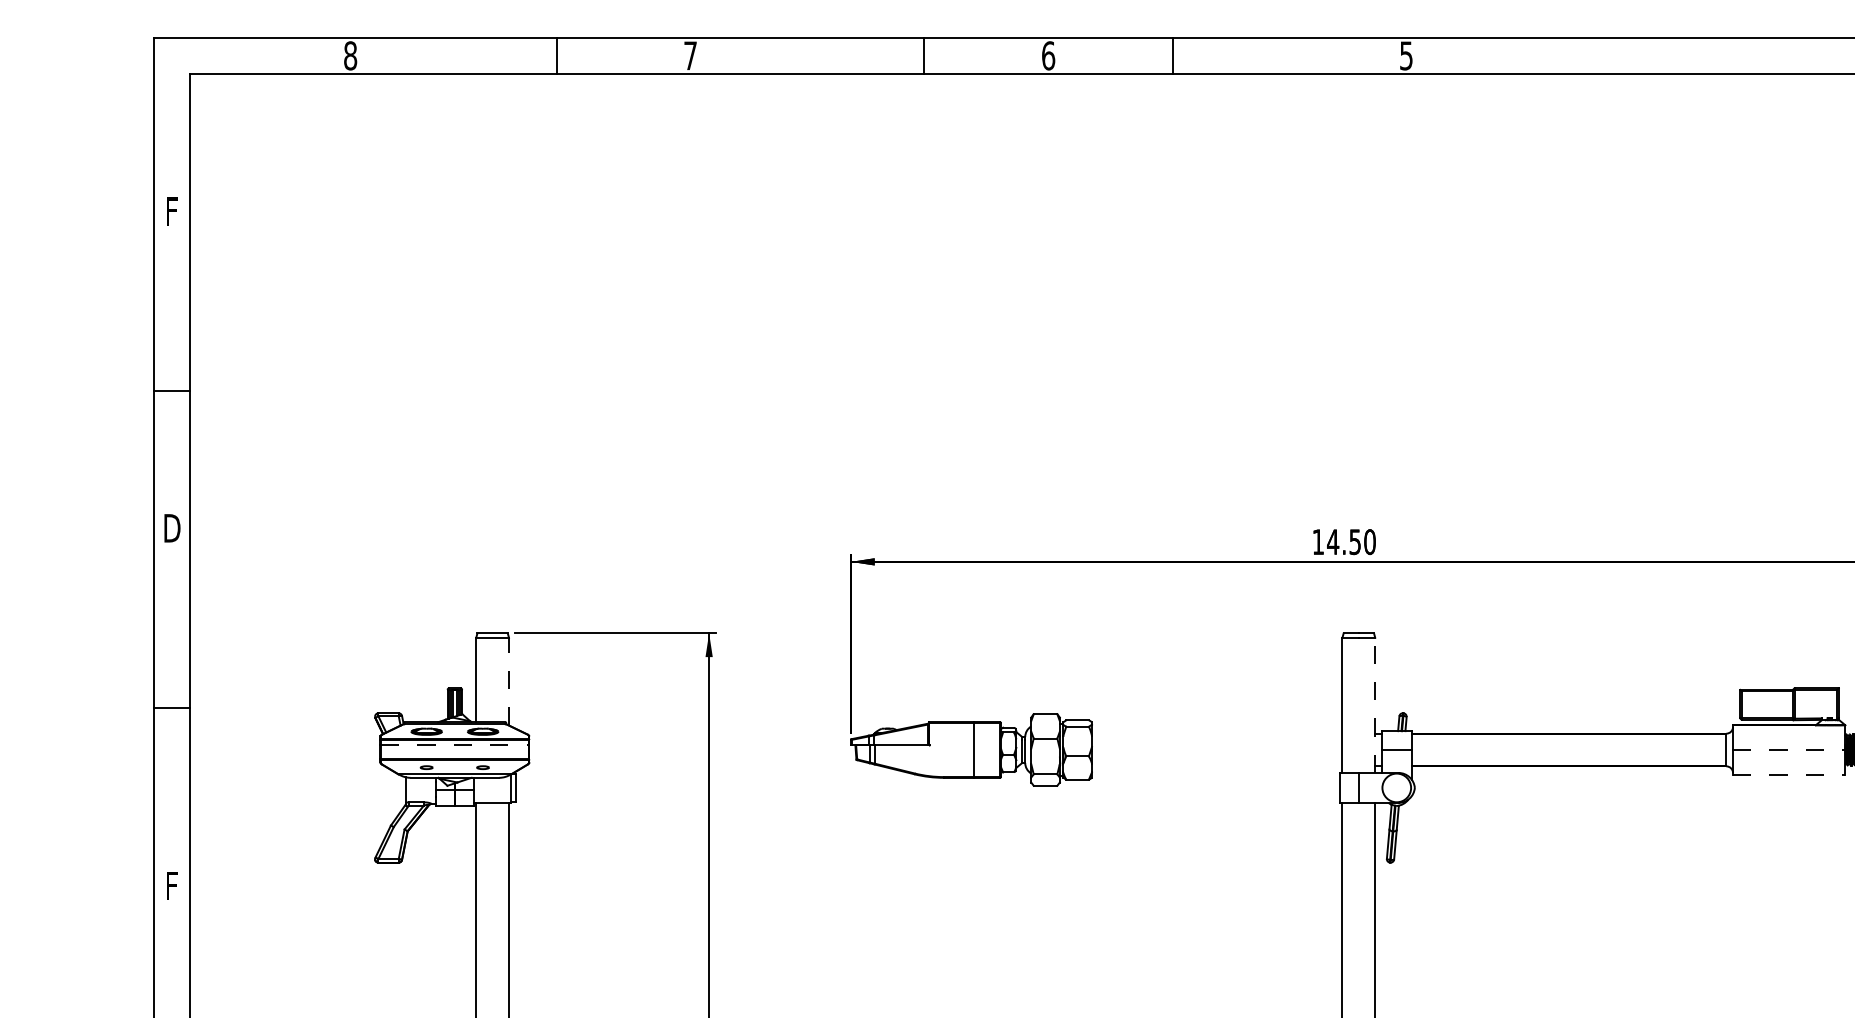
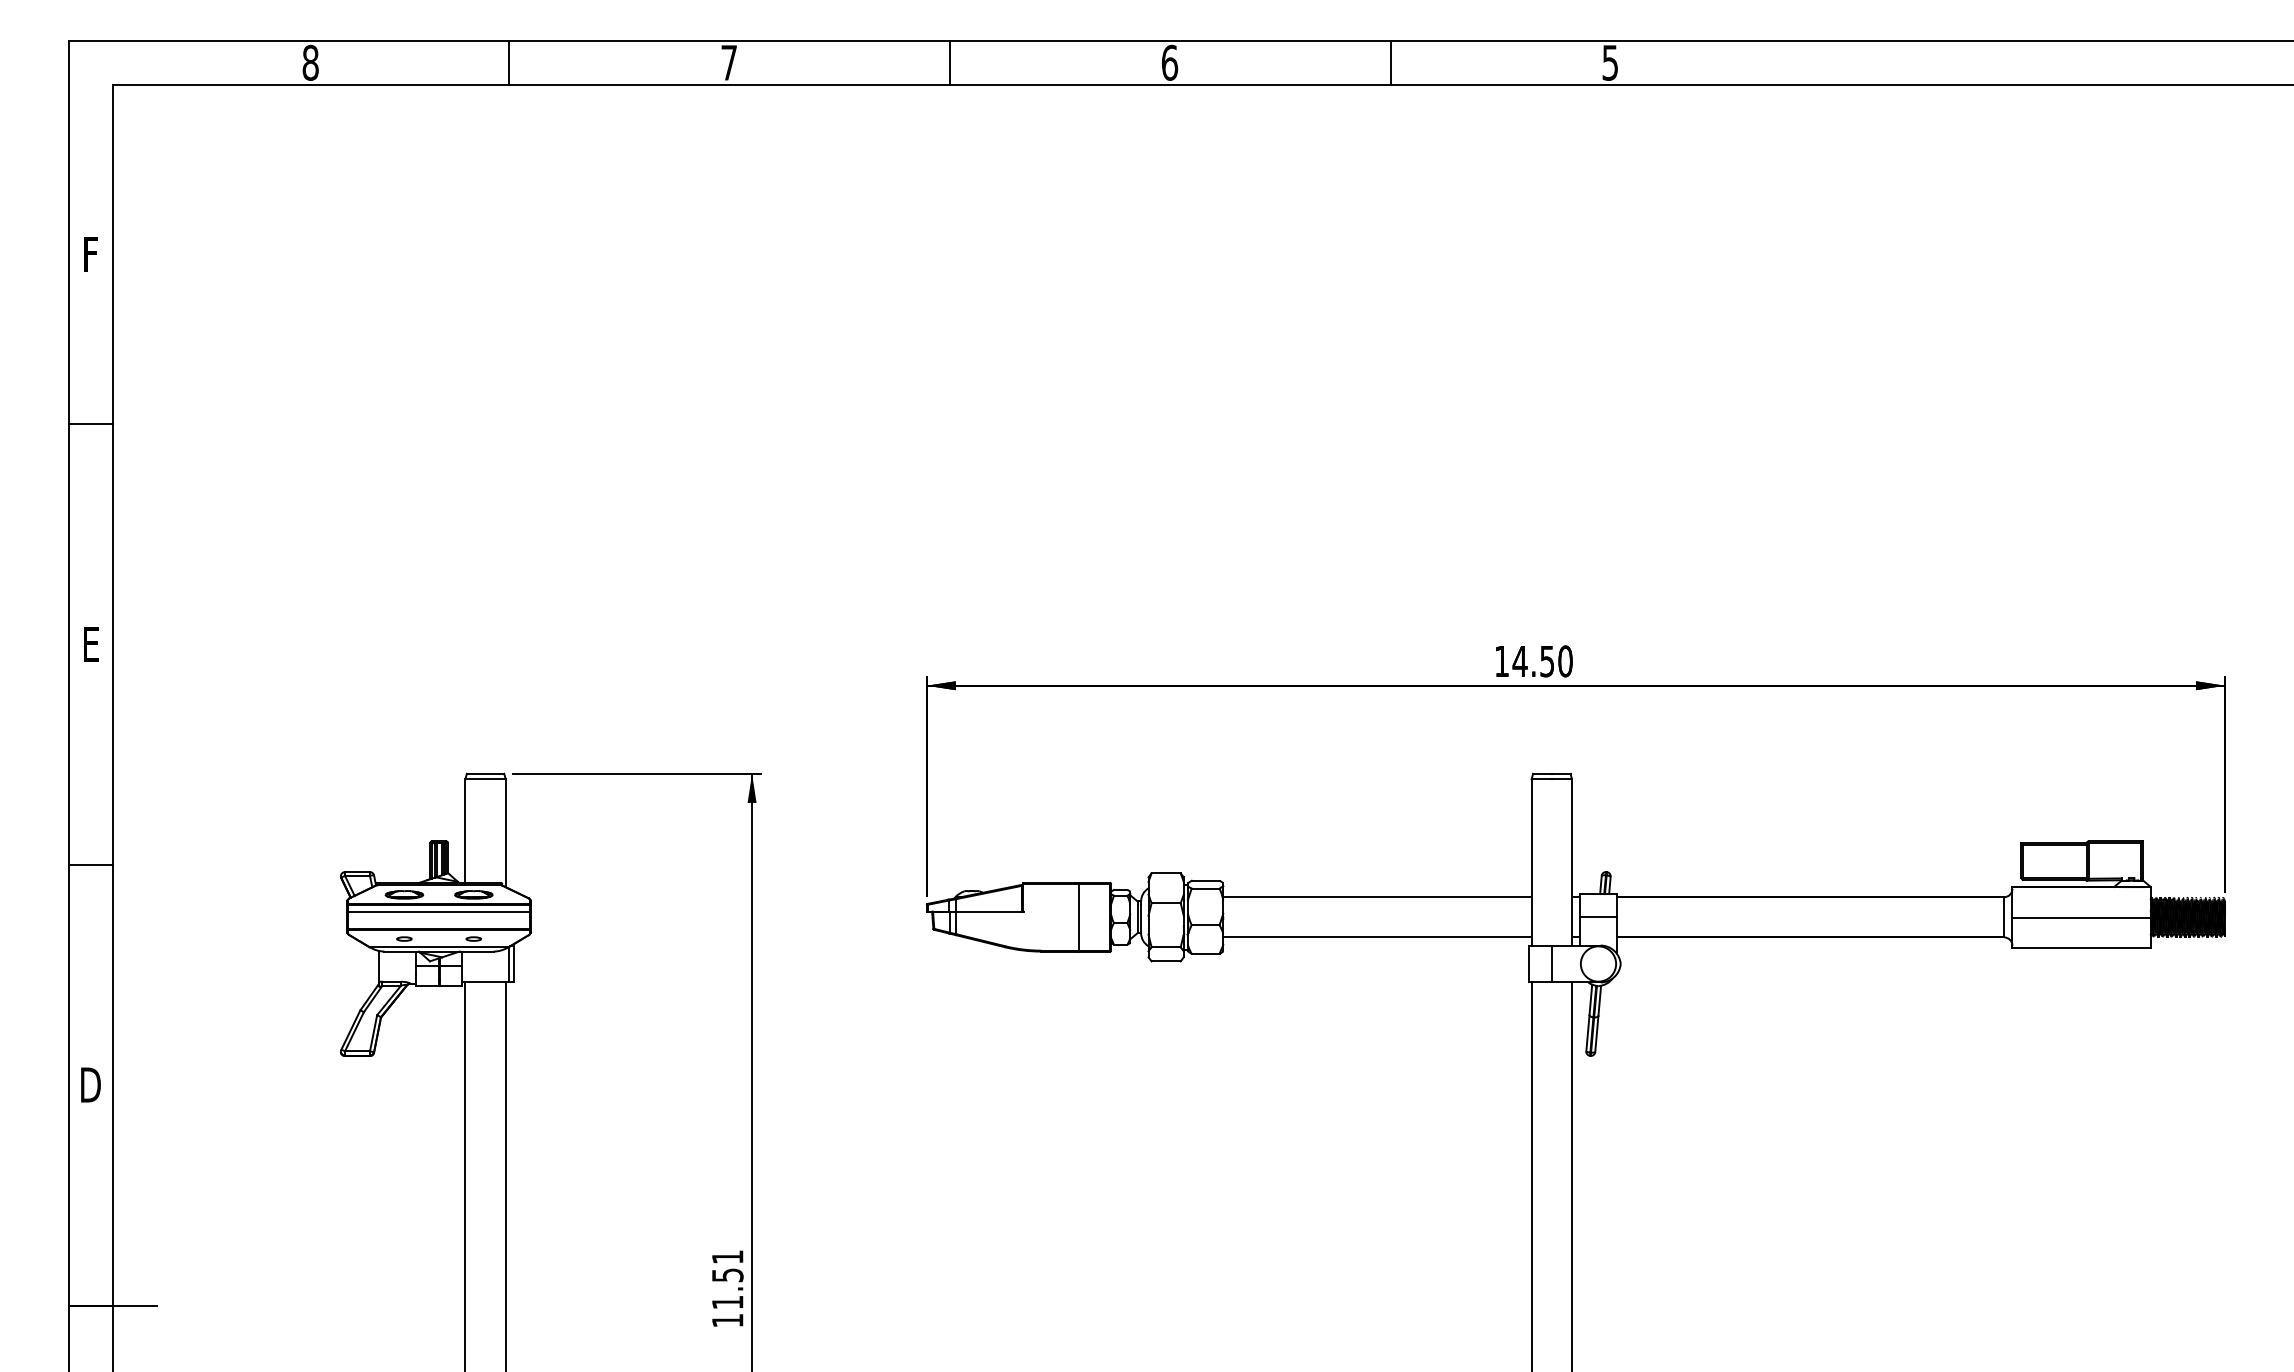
line: (557, 56) -> (509, 63), moved
line: (923, 56) -> (949, 63), moved
line: (1172, 56) -> (1390, 63), moved
line: (171, 391) -> (90, 424), moved
text: (172, 528) -> (91, 644), D -> E
line: (508, 681) -> (505, 833), dashed -> solid
line: (1374, 704) -> (1571, 861), dashed -> solid
line: (1217, 733) -> (1377, 897), added
line: (455, 745) -> (439, 911), dashed -> solid
line: (1789, 750) -> (2082, 917), dashed -> solid
line: (1217, 766) -> (1377, 937), added
line: (1789, 774) -> (2082, 947), dashed -> solid
text: (171, 885) -> (90, 1084), F -> D

